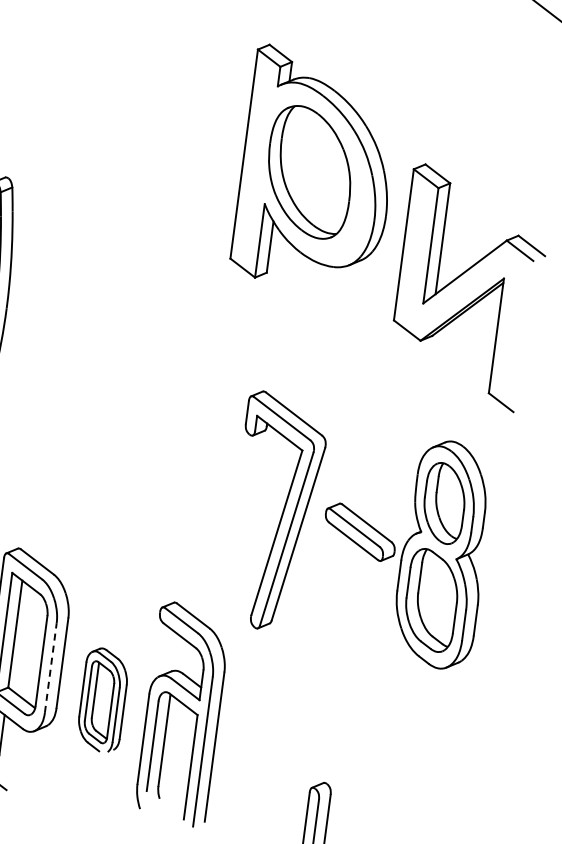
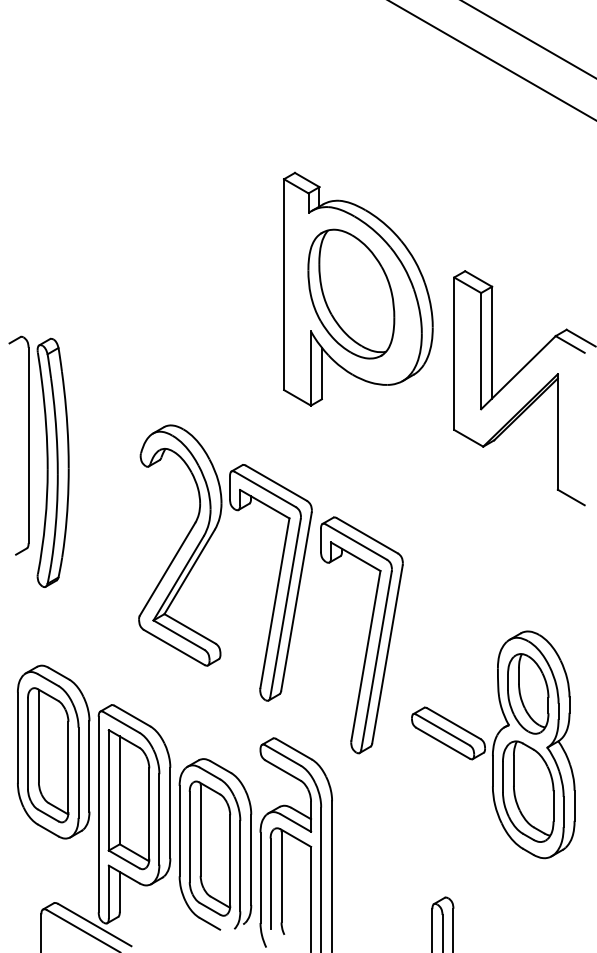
part: (130, 406) -> (204, 549), added
part: (403, 549) -> (493, 744), moved
line: (51, 667) -> (159, 818), dashed -> solid
part: (103, 700) -> (215, 844), size x1.67

